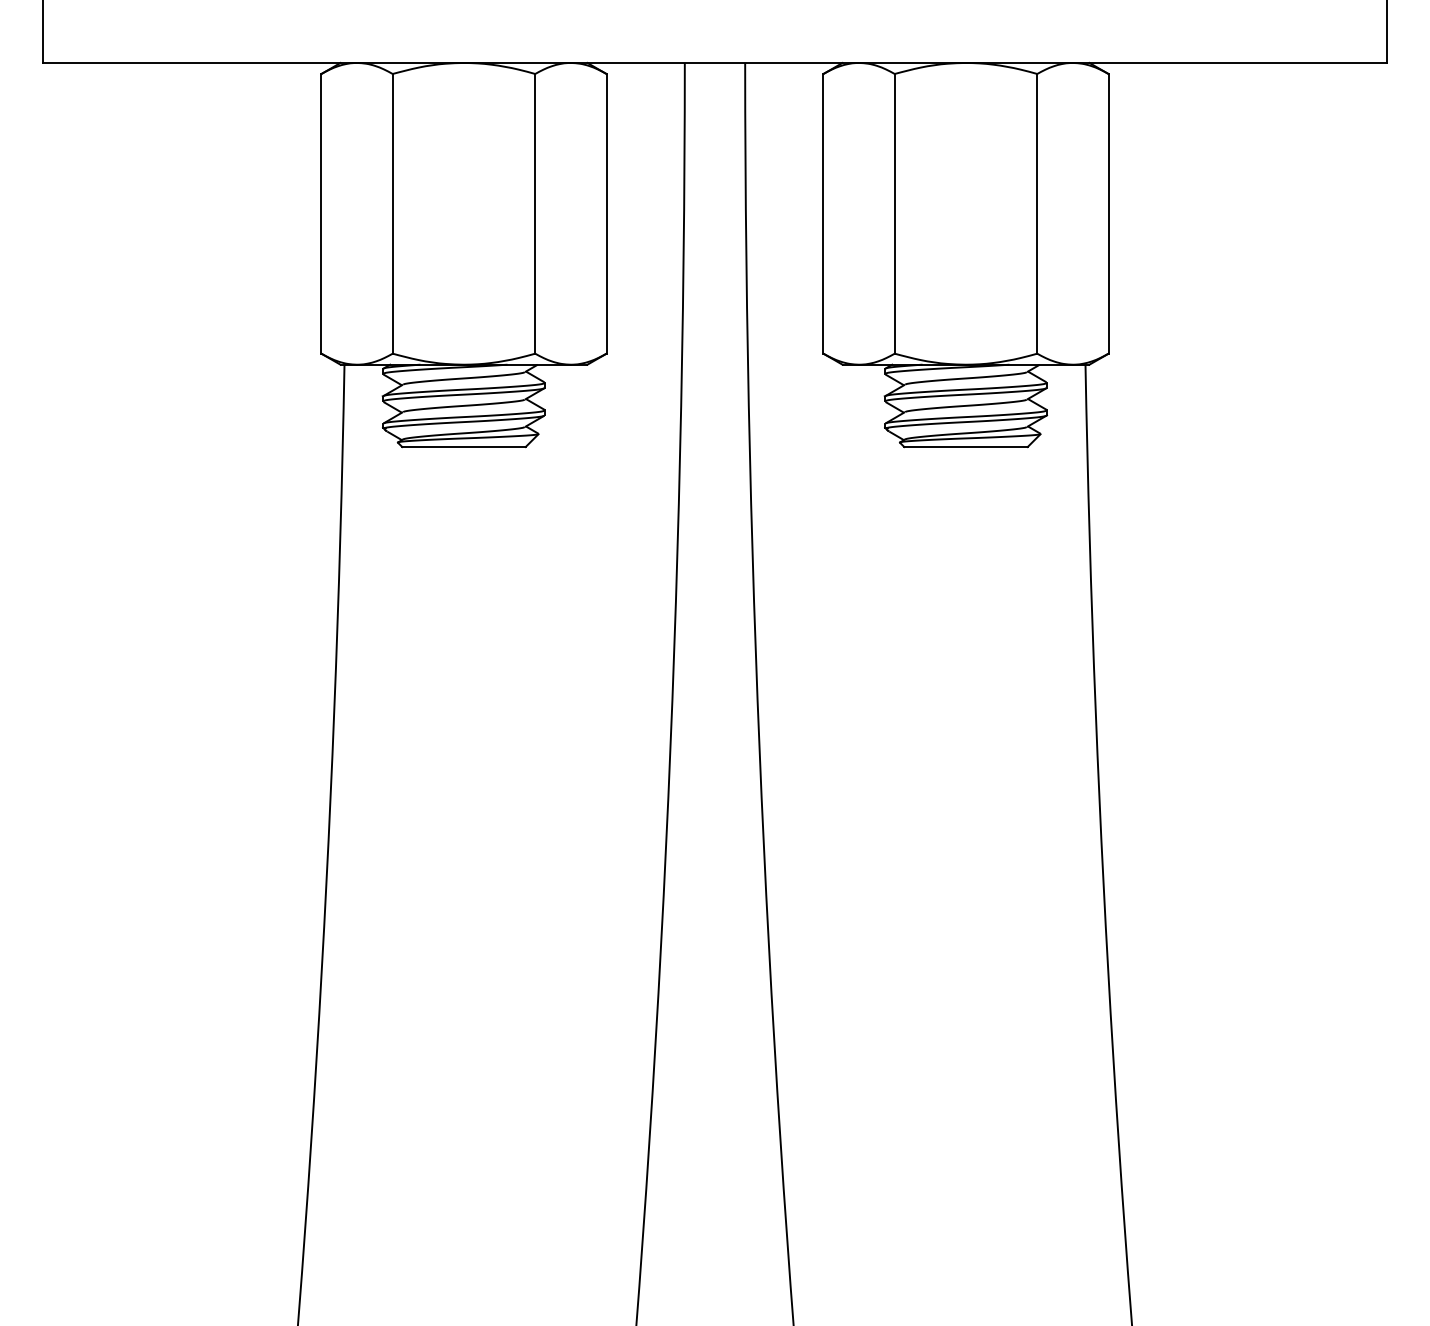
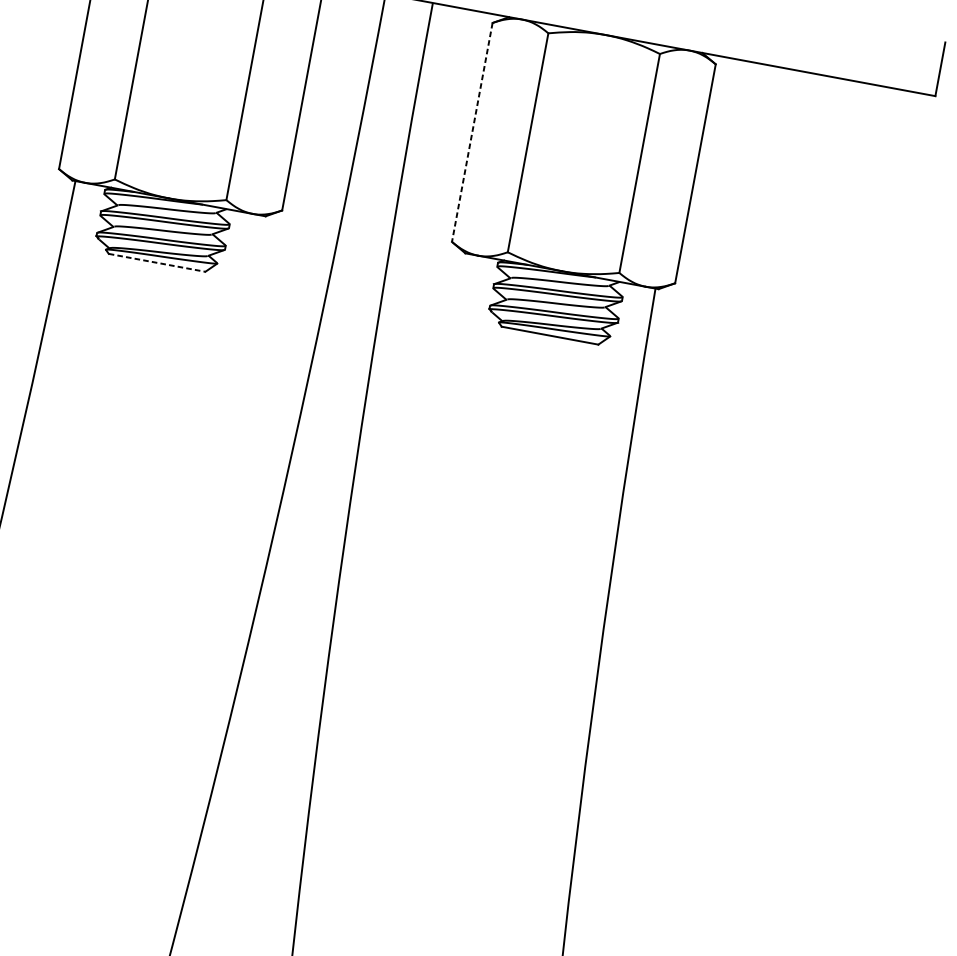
line: (823, 213) -> (472, 132), solid -> dashed
line: (463, 447) -> (156, 263), solid -> dashed

